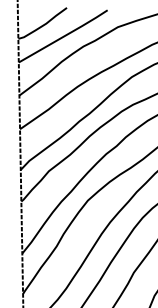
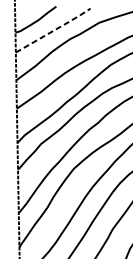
line: (64, 36) -> (54, 30), solid -> dashed

